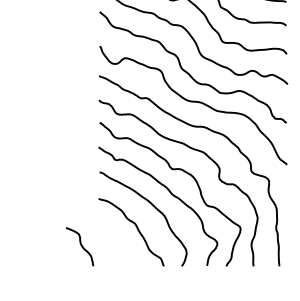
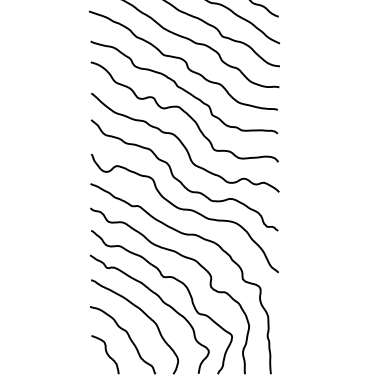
curve: (81, 246) -> (106, 354), moved

